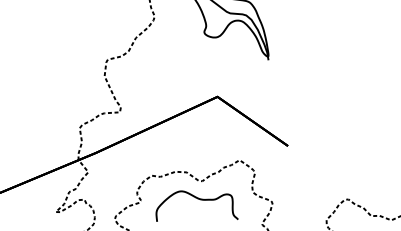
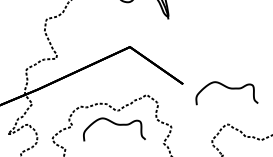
curve: (346, 151) -> (227, 88), added

